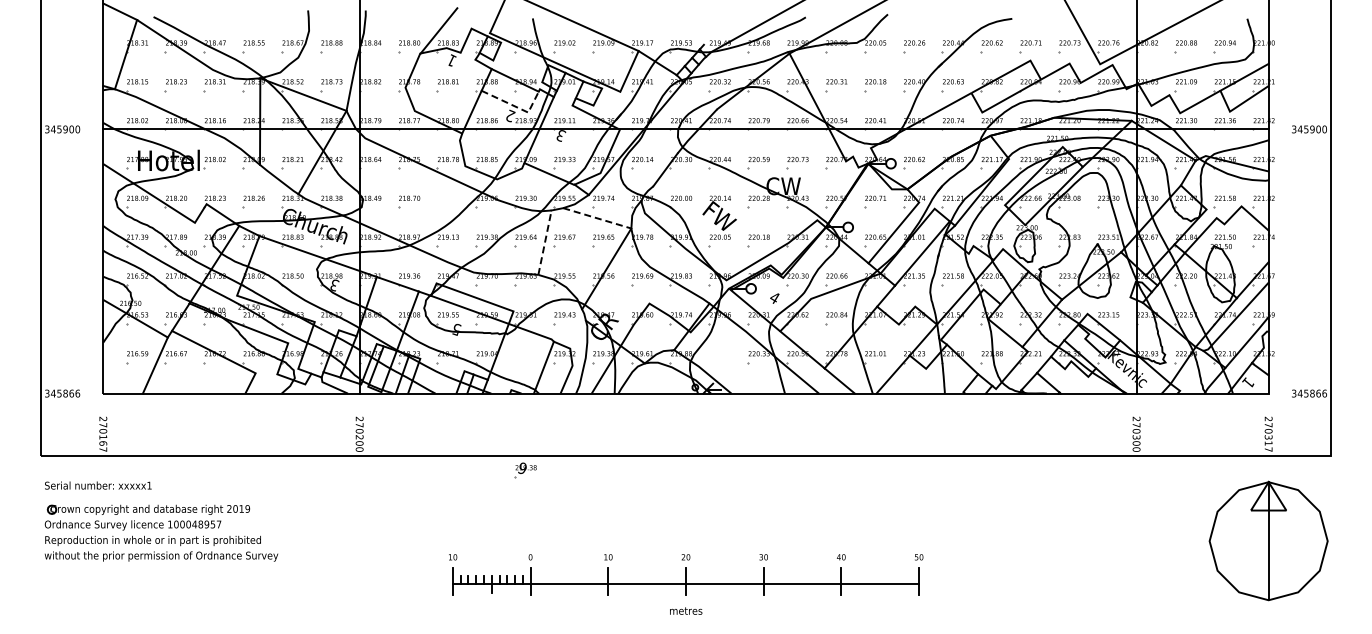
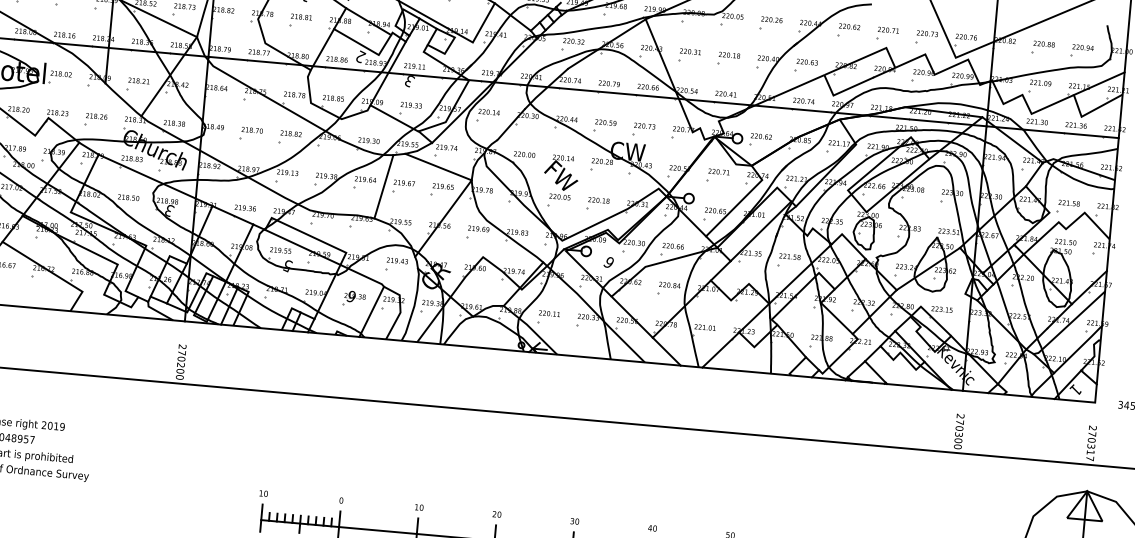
line: (516, 107) -> (367, 48), dashed -> solid
part: (447, 201) -> (289, 136), added
line: (597, 218) -> (438, 167), dashed -> solid
line: (544, 242) -> (383, 186), dashed -> solid
text: (774, 297) -> (608, 262), 4 -> 9
part: (719, 357) -> (548, 317), added
part: (525, 470) -> (354, 299), moved

